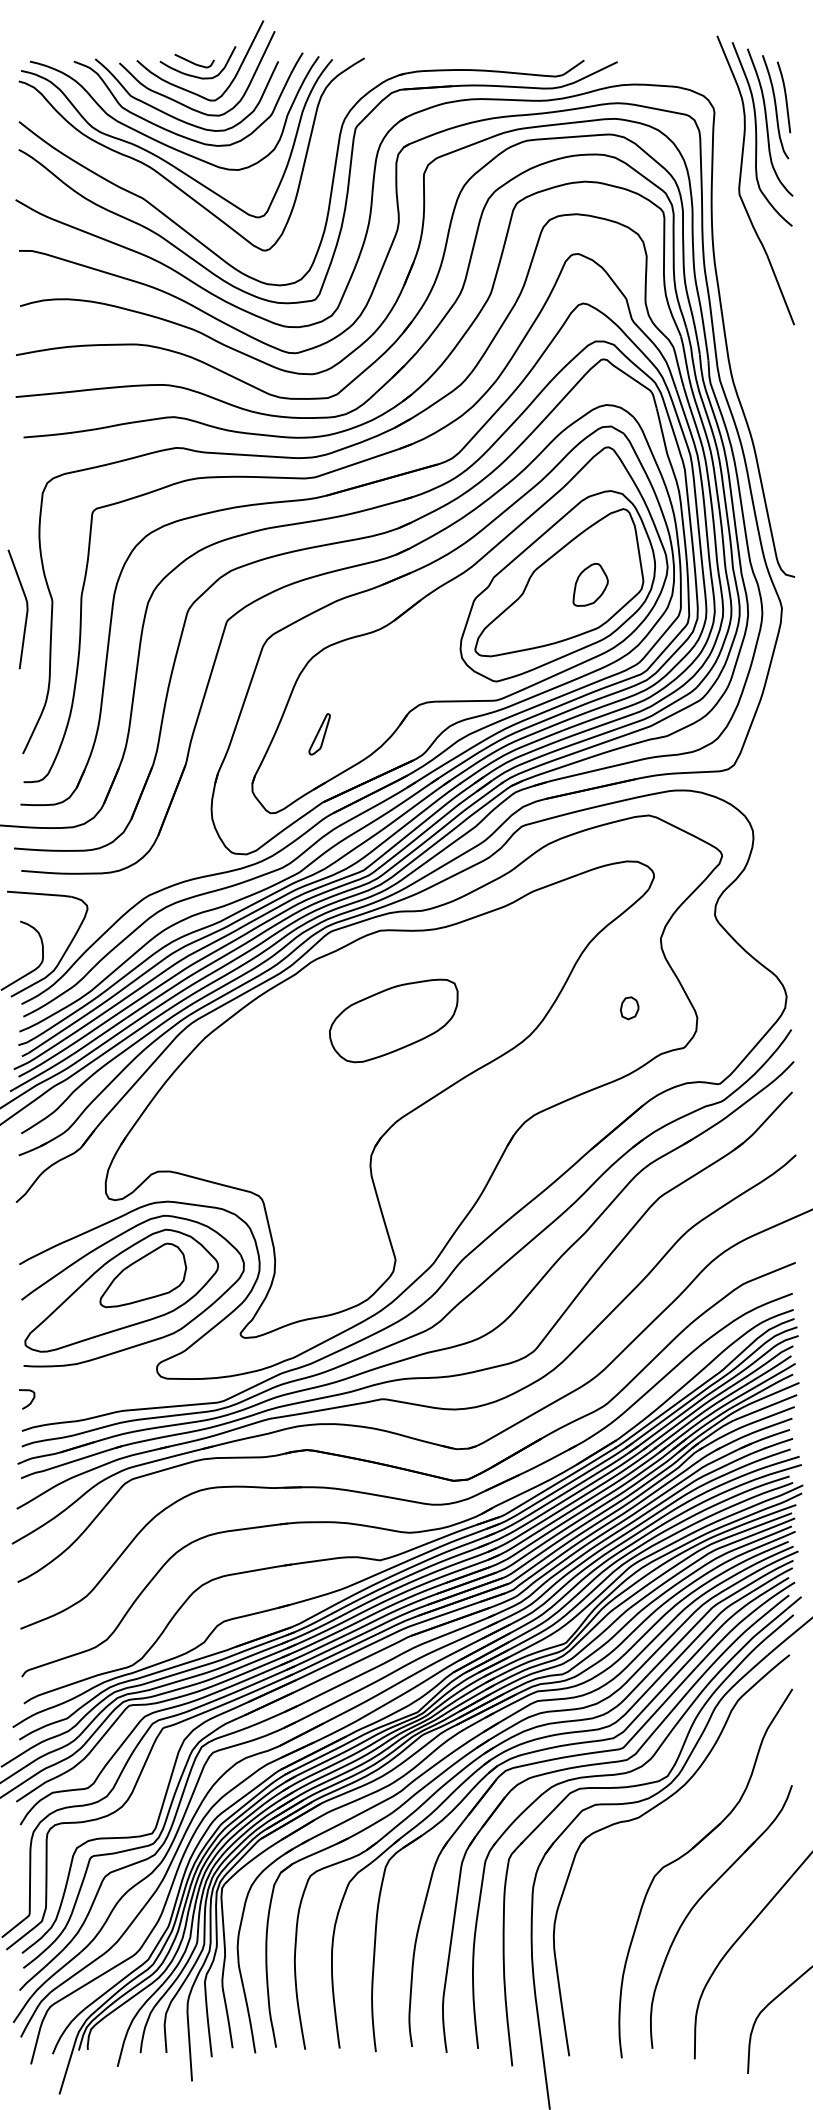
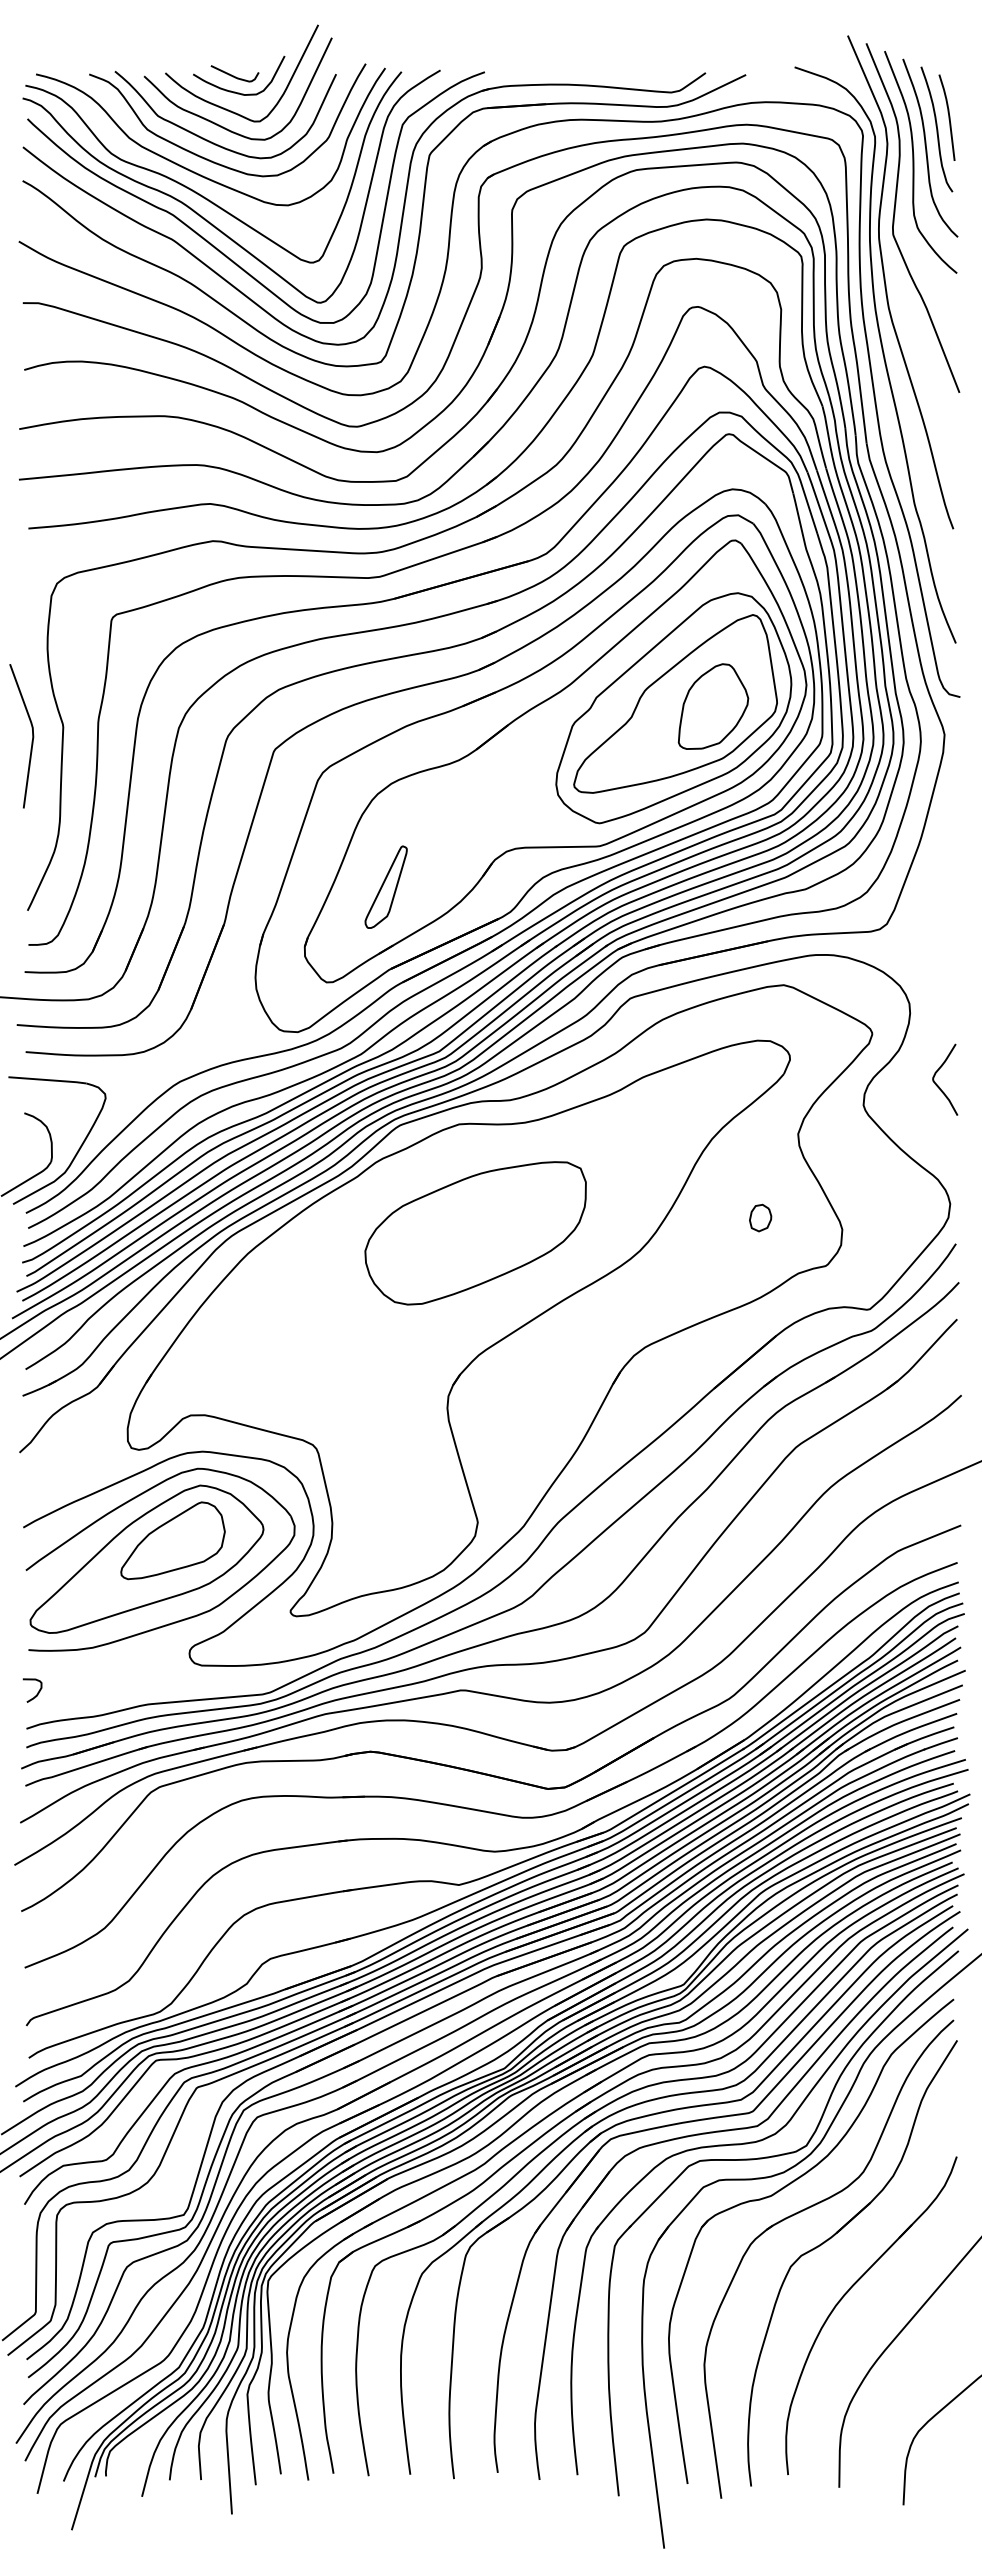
curve: (177, 203) -> (214, 245), added
part: (724, 281) -> (875, 339), added
part: (590, 584) -> (713, 706), size x1.67
part: (319, 733) -> (385, 886), size x1.67
curve: (776, 898) -> (938, 1085), added
part: (393, 1021) -> (475, 1233), size x1.43
part: (666, 1829) -> (805, 2210), added

